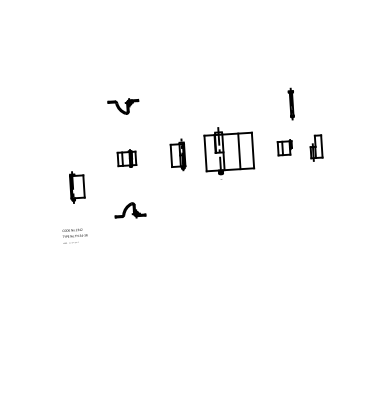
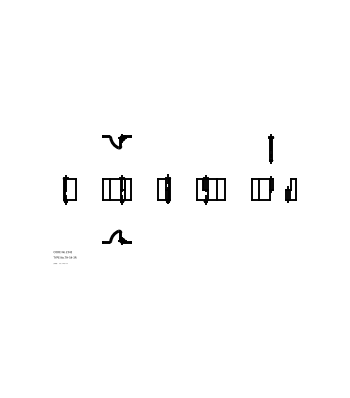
part: (284, 147) -> (262, 188), size x1.67
part: (228, 152) -> (210, 189), size x0.62
part: (126, 158) -> (116, 189), size x1.67
part: (77, 186) -> (69, 189), moved

